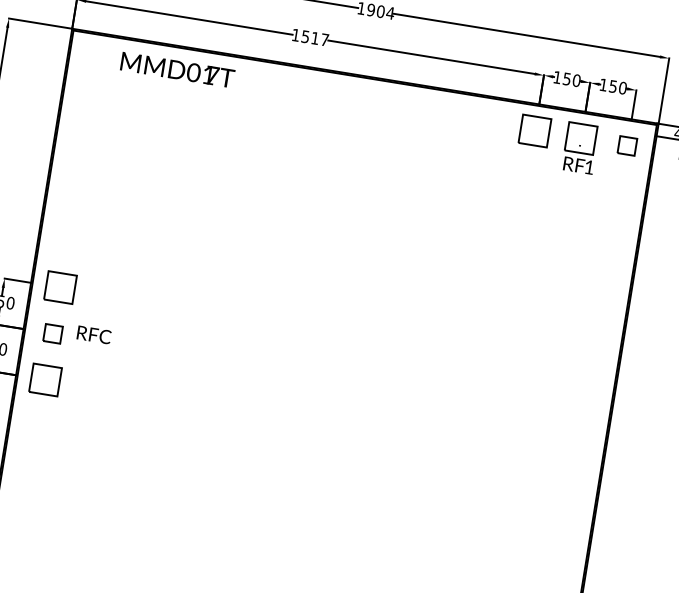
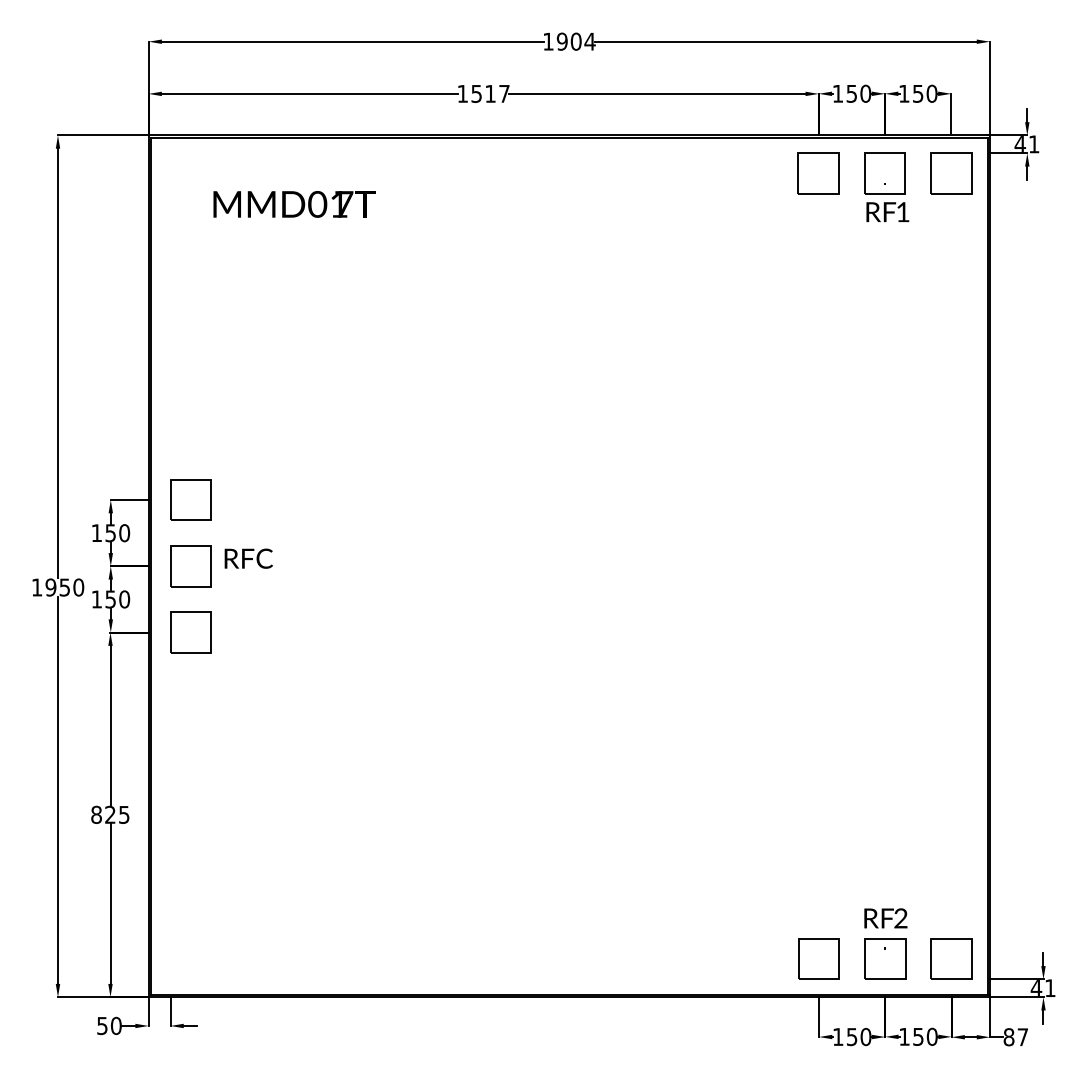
text: (177, 70) -> (294, 204), moved
part: (627, 145) -> (951, 173), size x1.67
part: (52, 333) -> (190, 566), size x1.67

